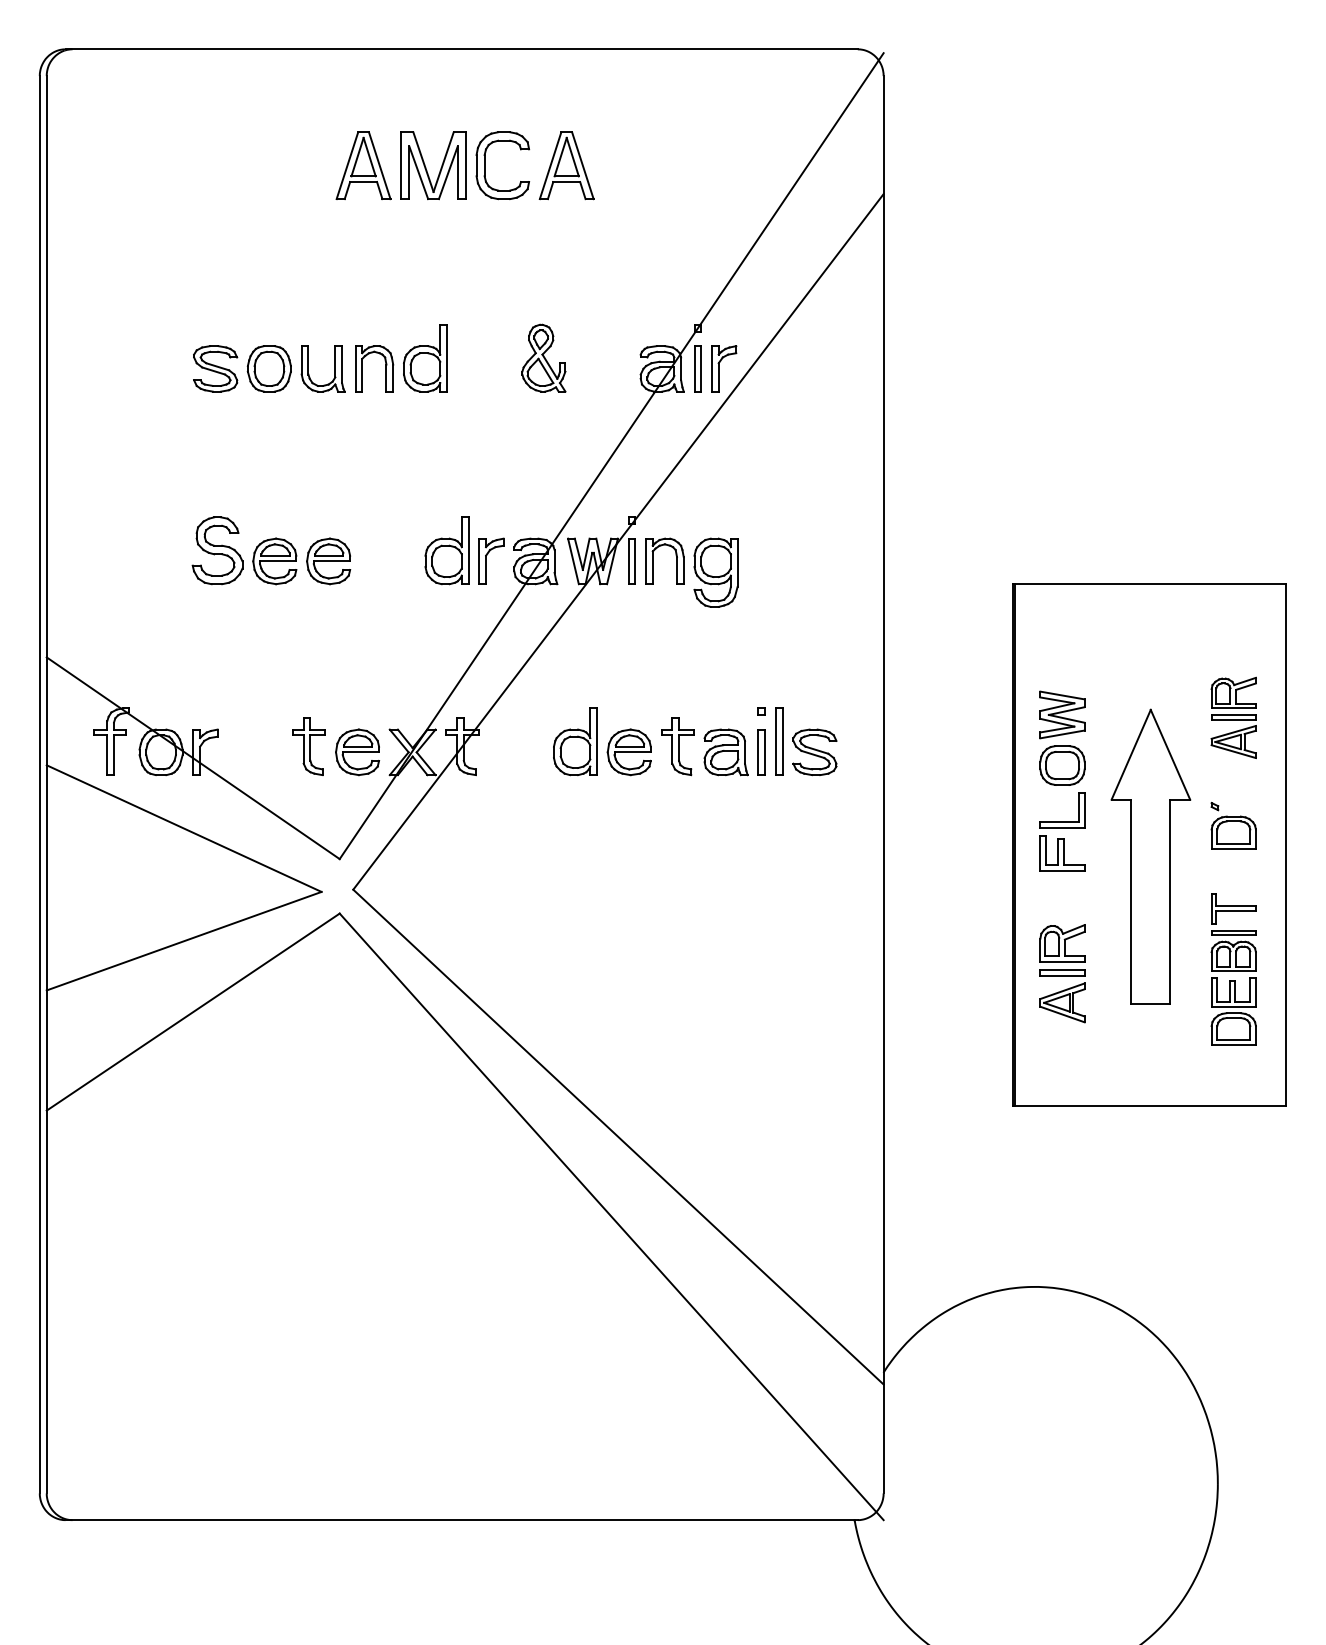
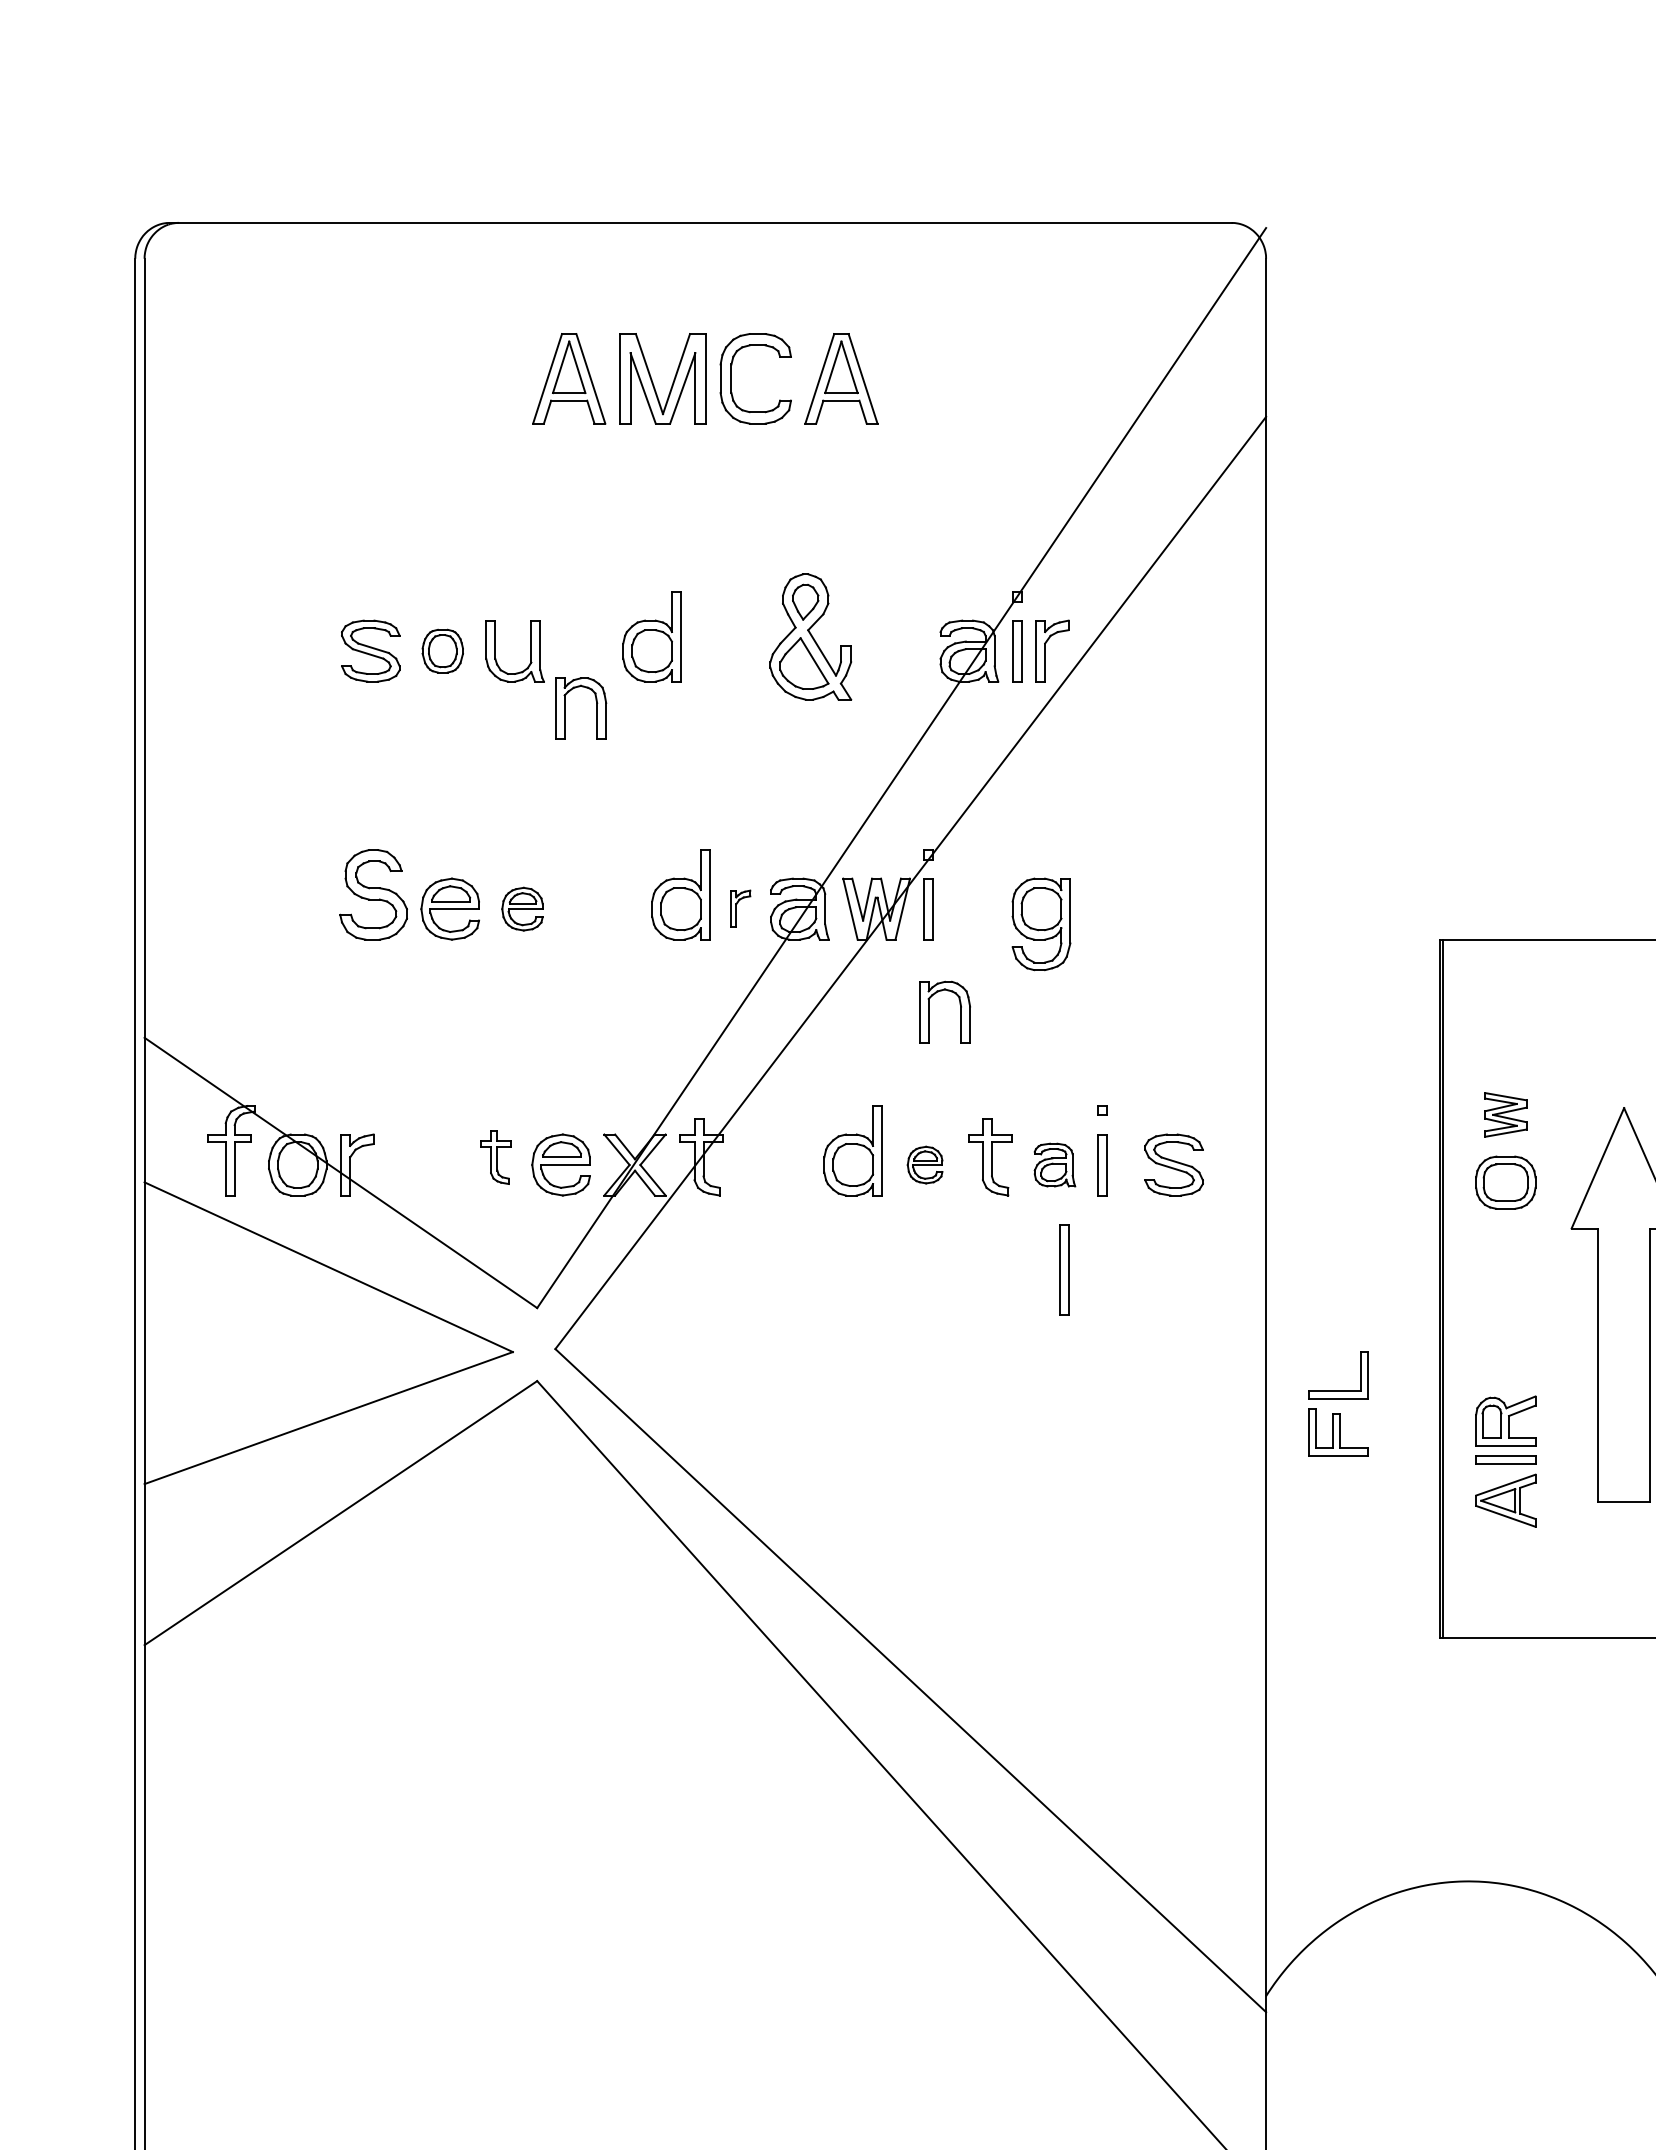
part: (543, 357) -> (810, 635), size x1.4
part: (268, 368) -> (441, 650), size x0.7
part: (385, 368) -> (595, 708), moved
part: (491, 560) -> (740, 907), size x0.6
part: (653, 560) -> (929, 1011), moved
part: (328, 561) -> (522, 909), size x0.7
part: (1062, 714) -> (1505, 1114), size x0.7
part: (779, 741) -> (1064, 1269), moved
part: (308, 746) -> (495, 1157), size x0.7
part: (628, 752) -> (924, 1165), size x0.6
part: (725, 752) -> (1054, 1165), size x0.7
part: (1062, 831) -> (1338, 1403), moved

